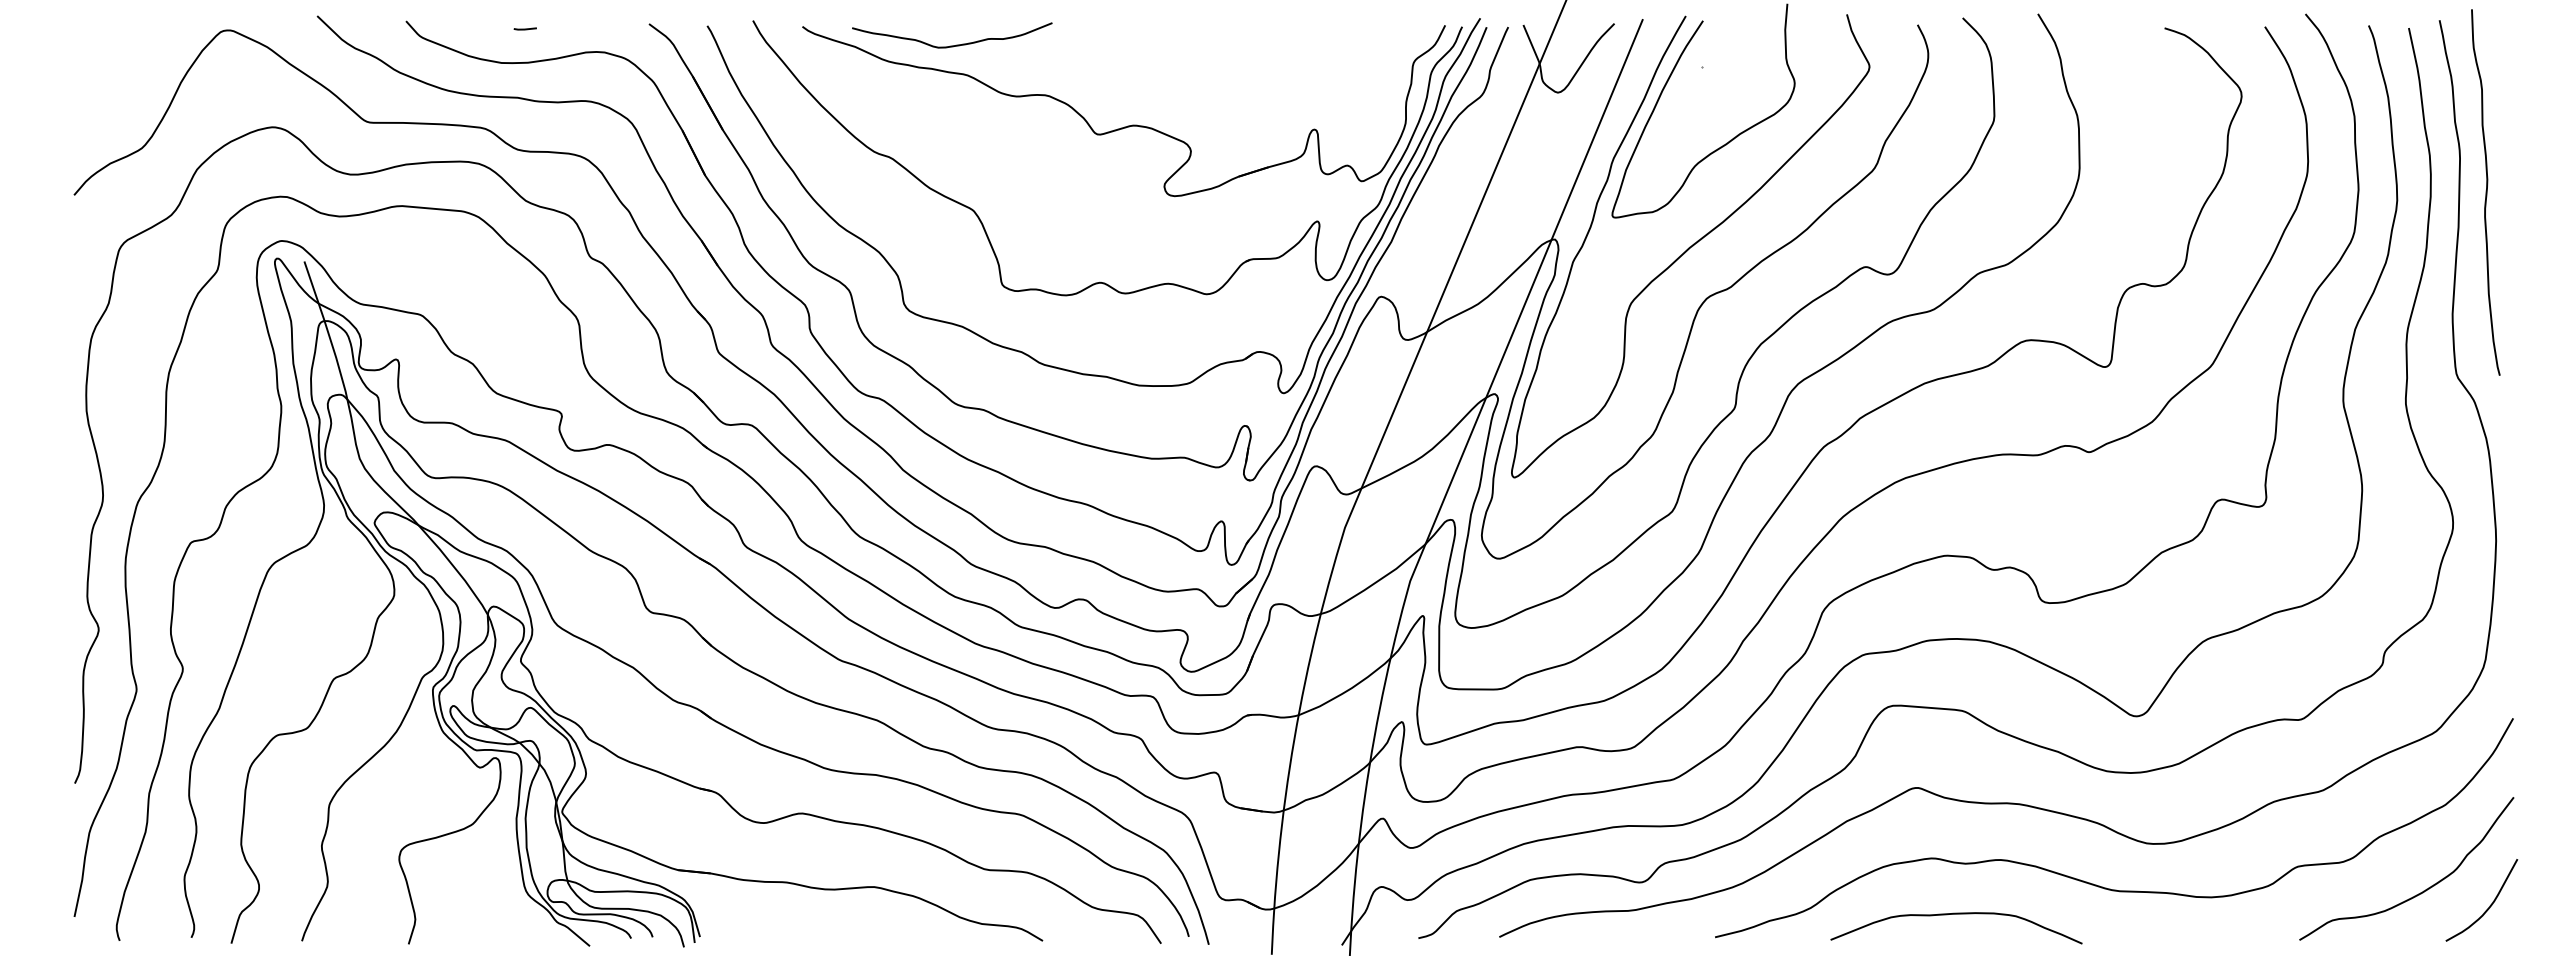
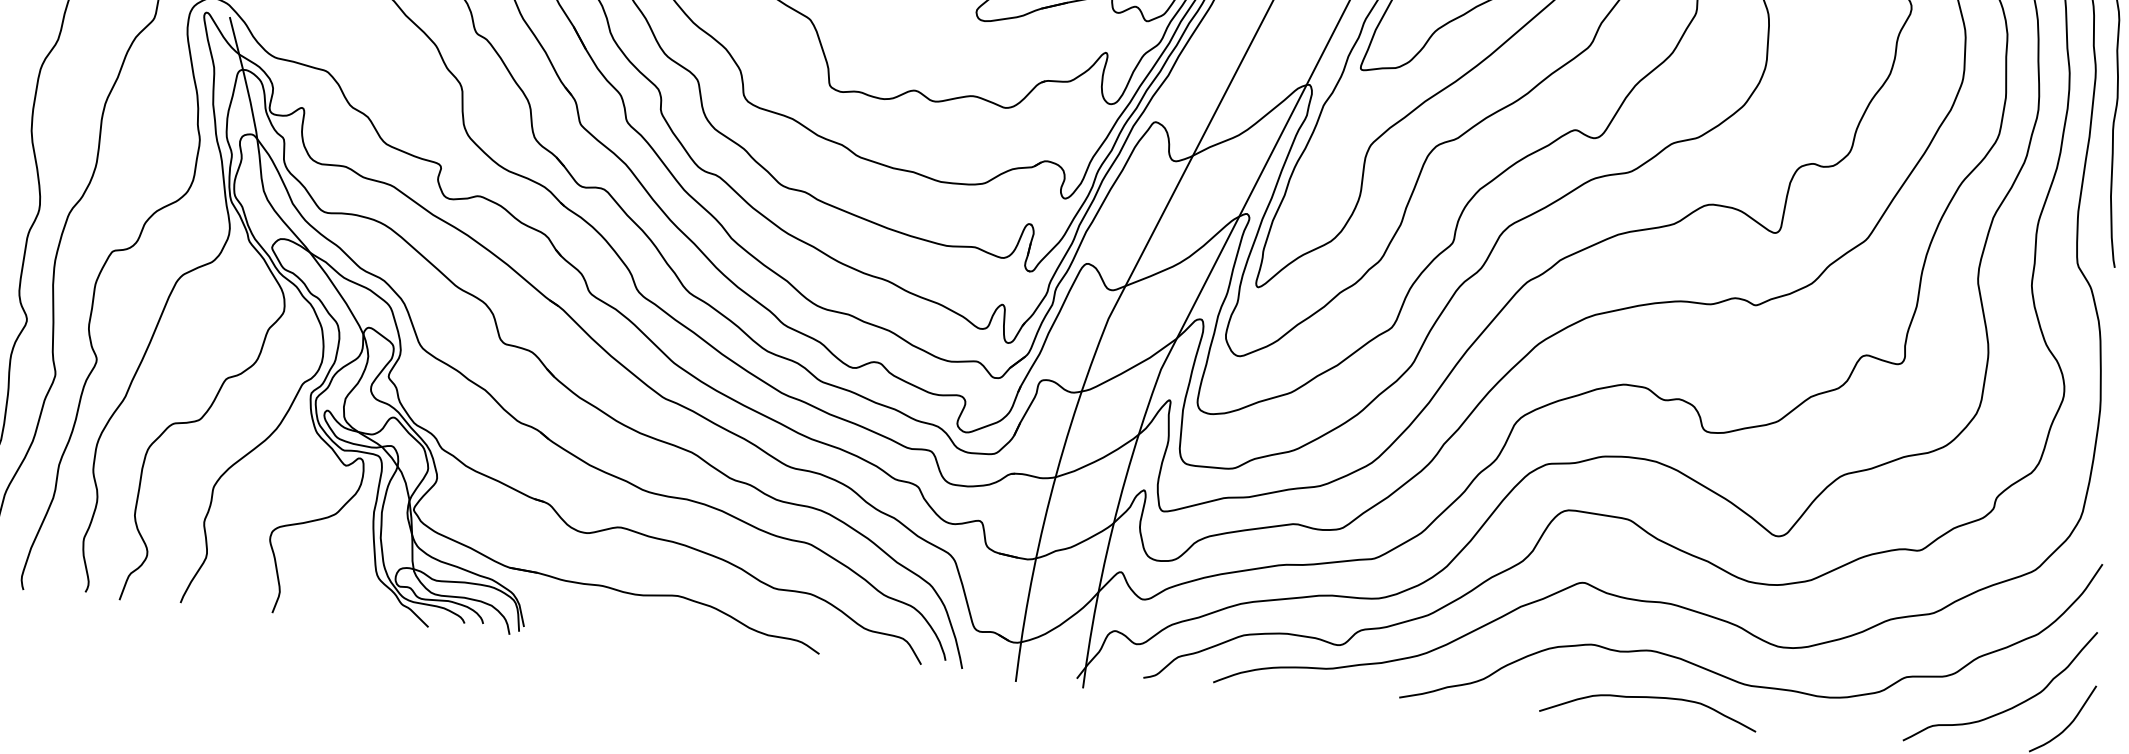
curve: (1956, 914) -> (1649, 697), moved

